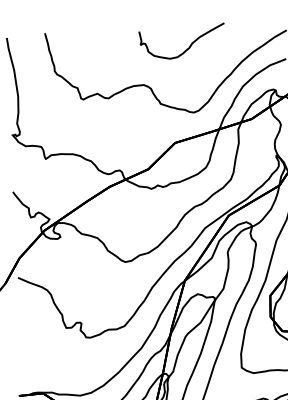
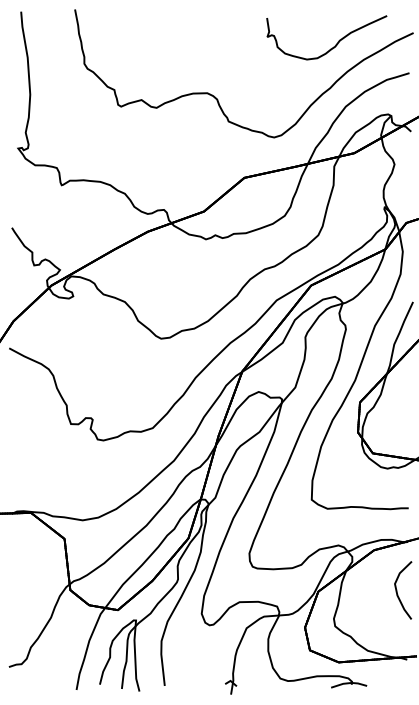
curve: (189, 46) -> (335, 44), moved

